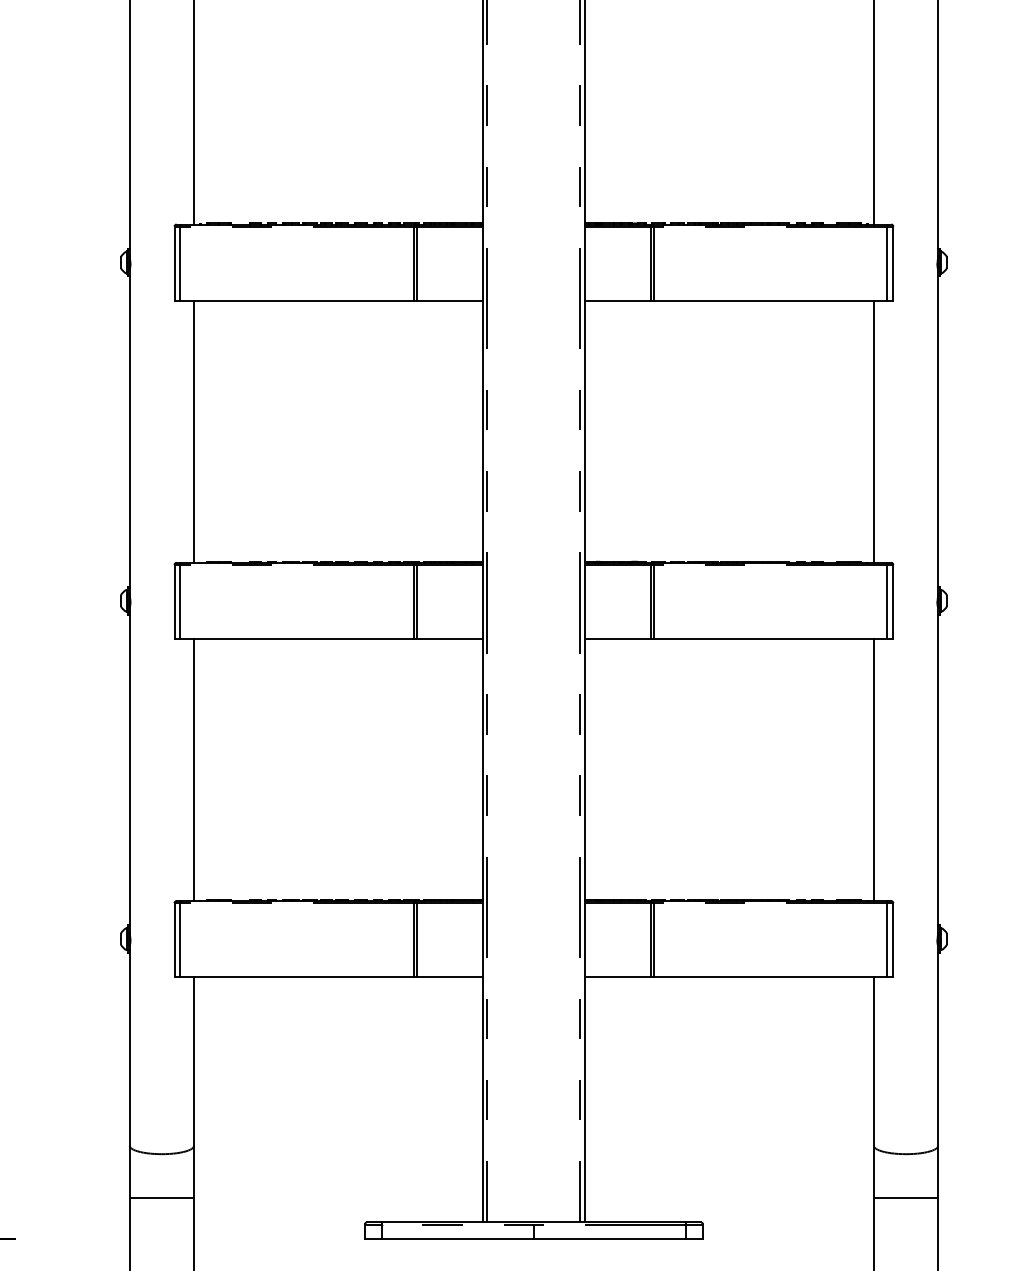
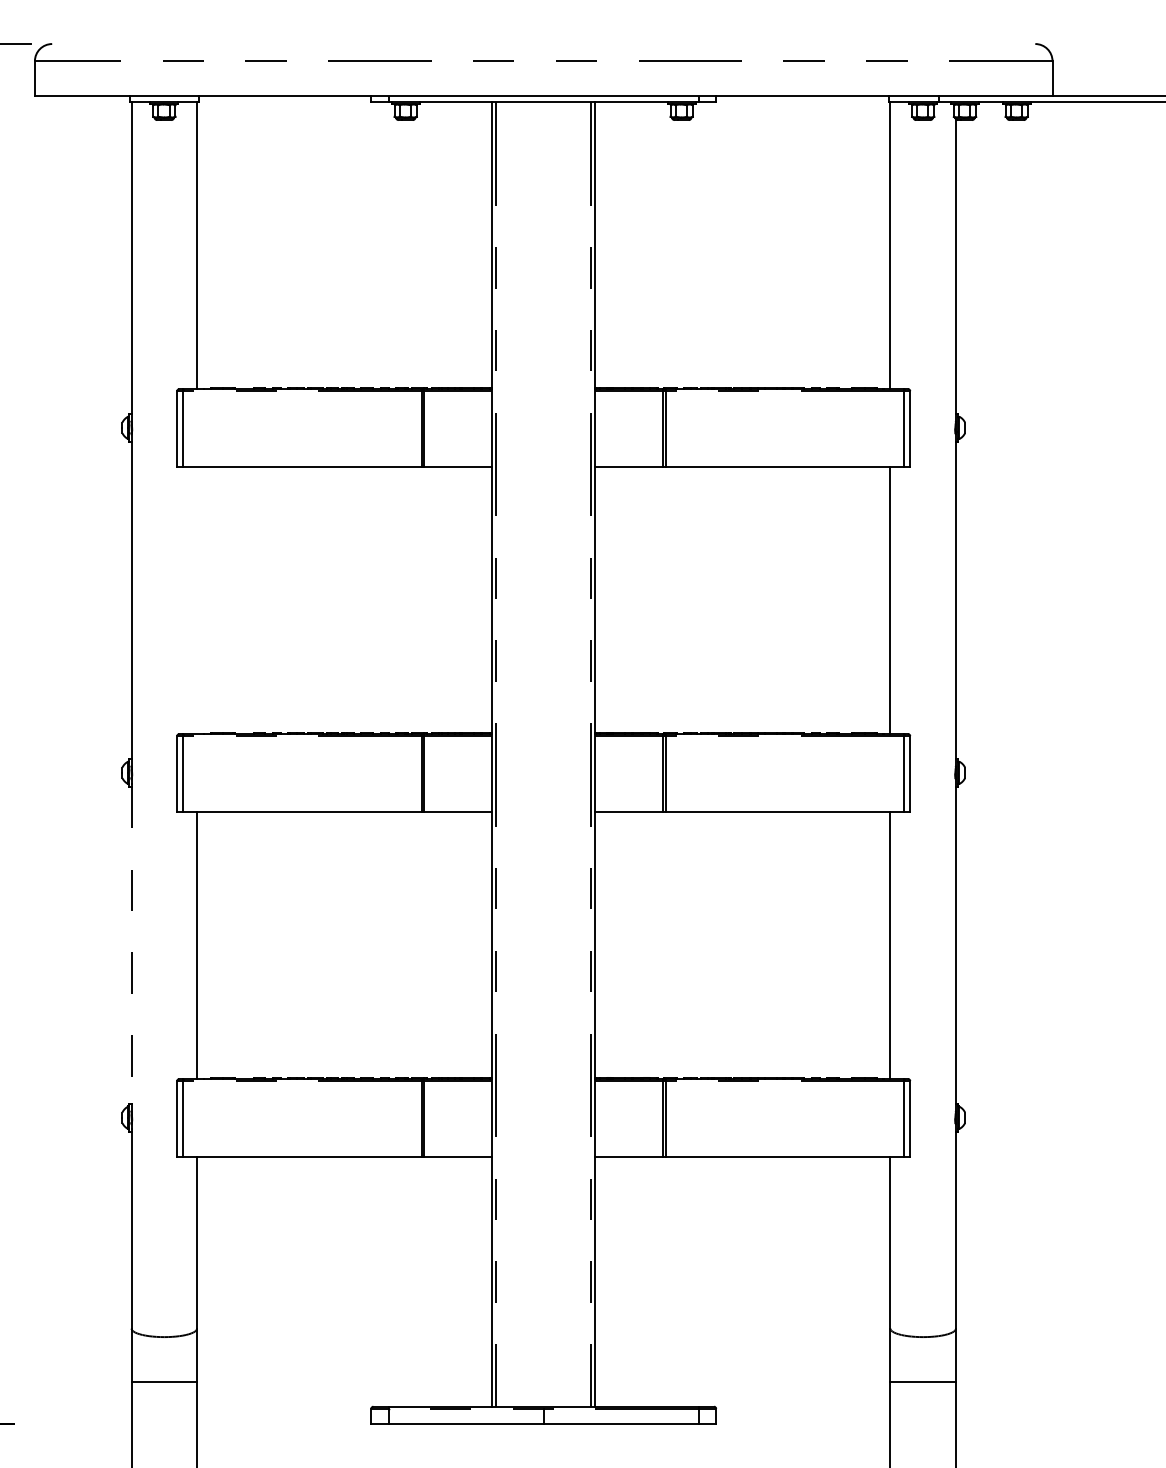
line: (194, 431) -> (197, 600), removed
line: (129, 770) -> (131, 945), solid -> dashed

